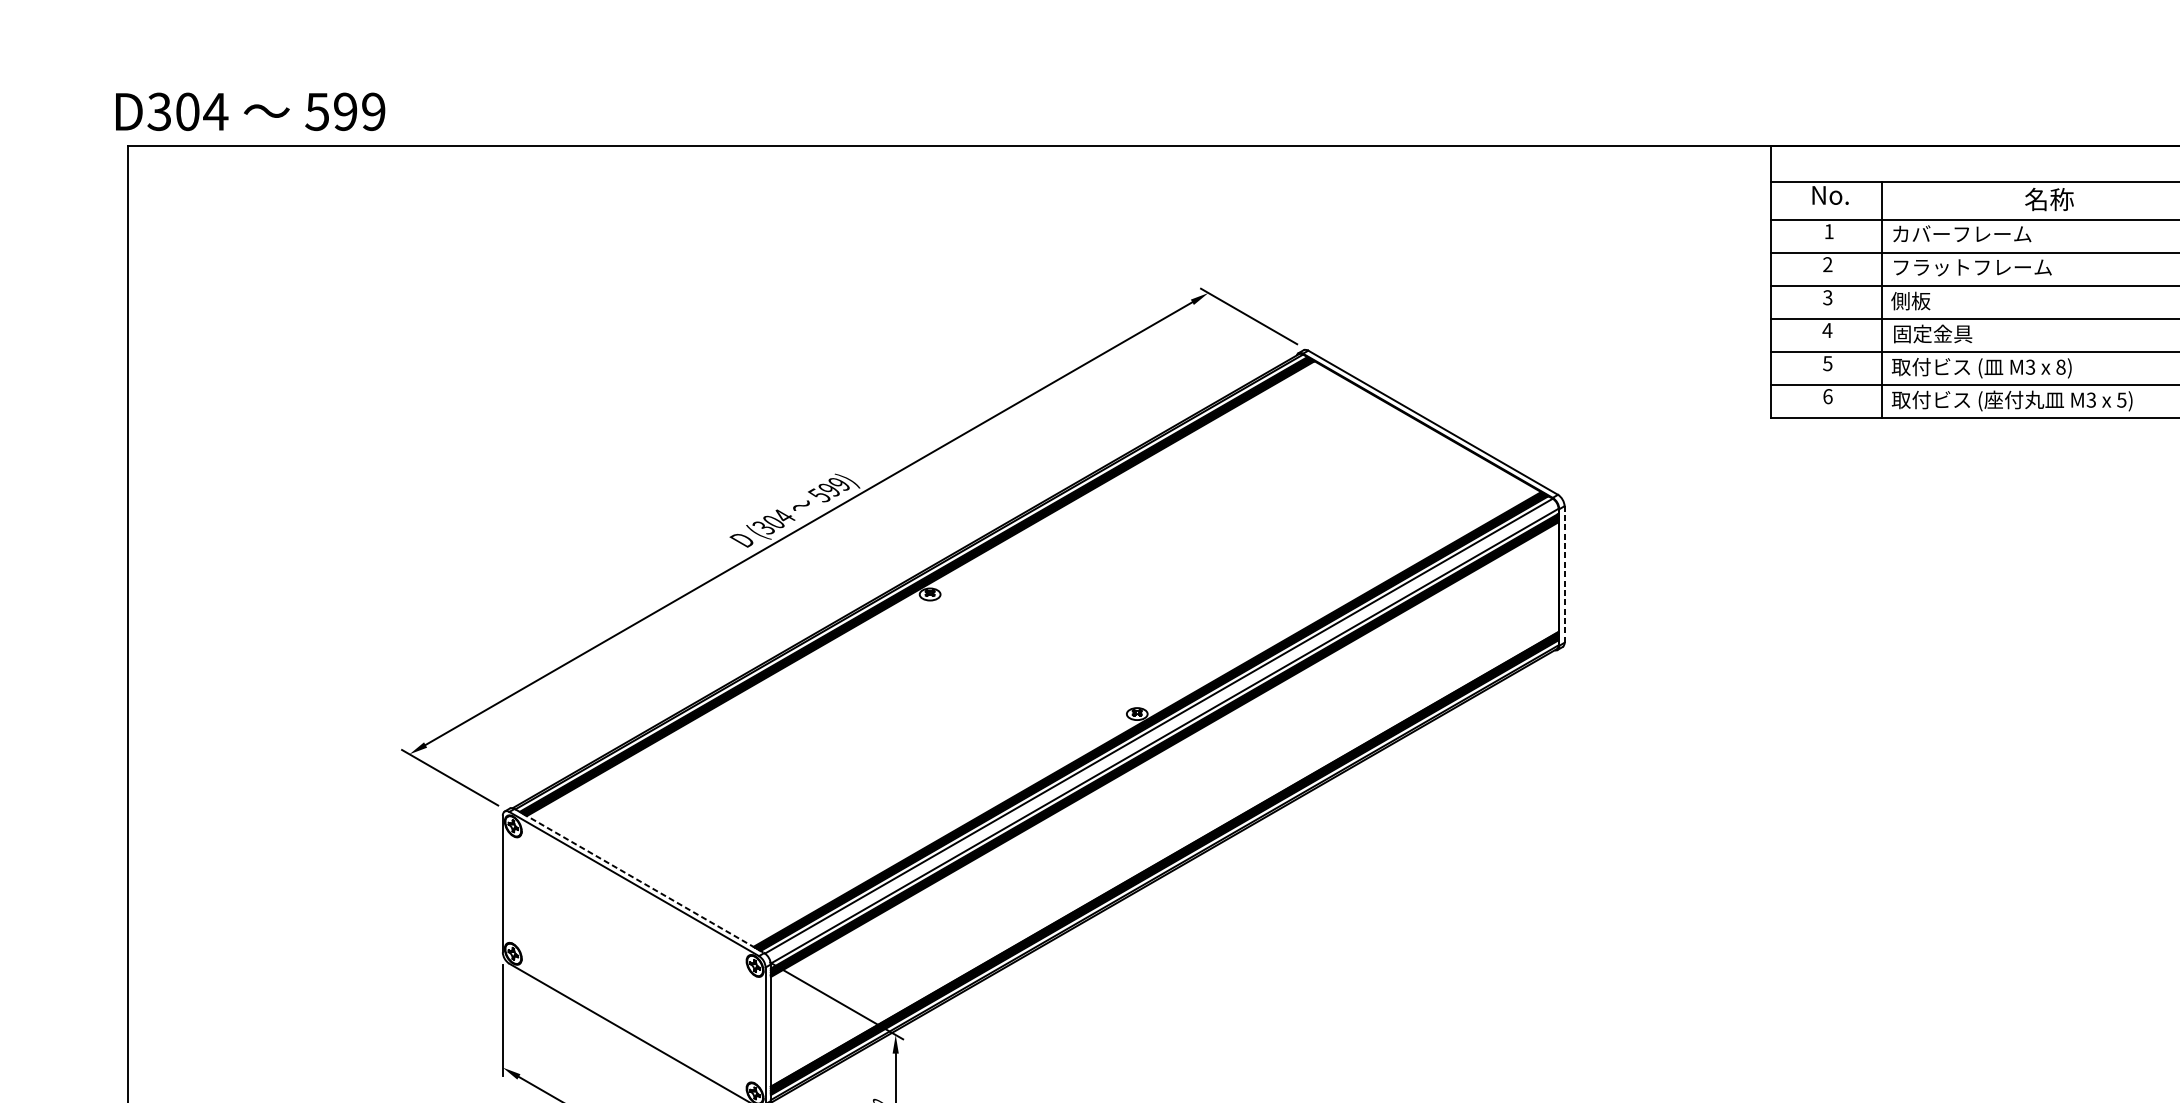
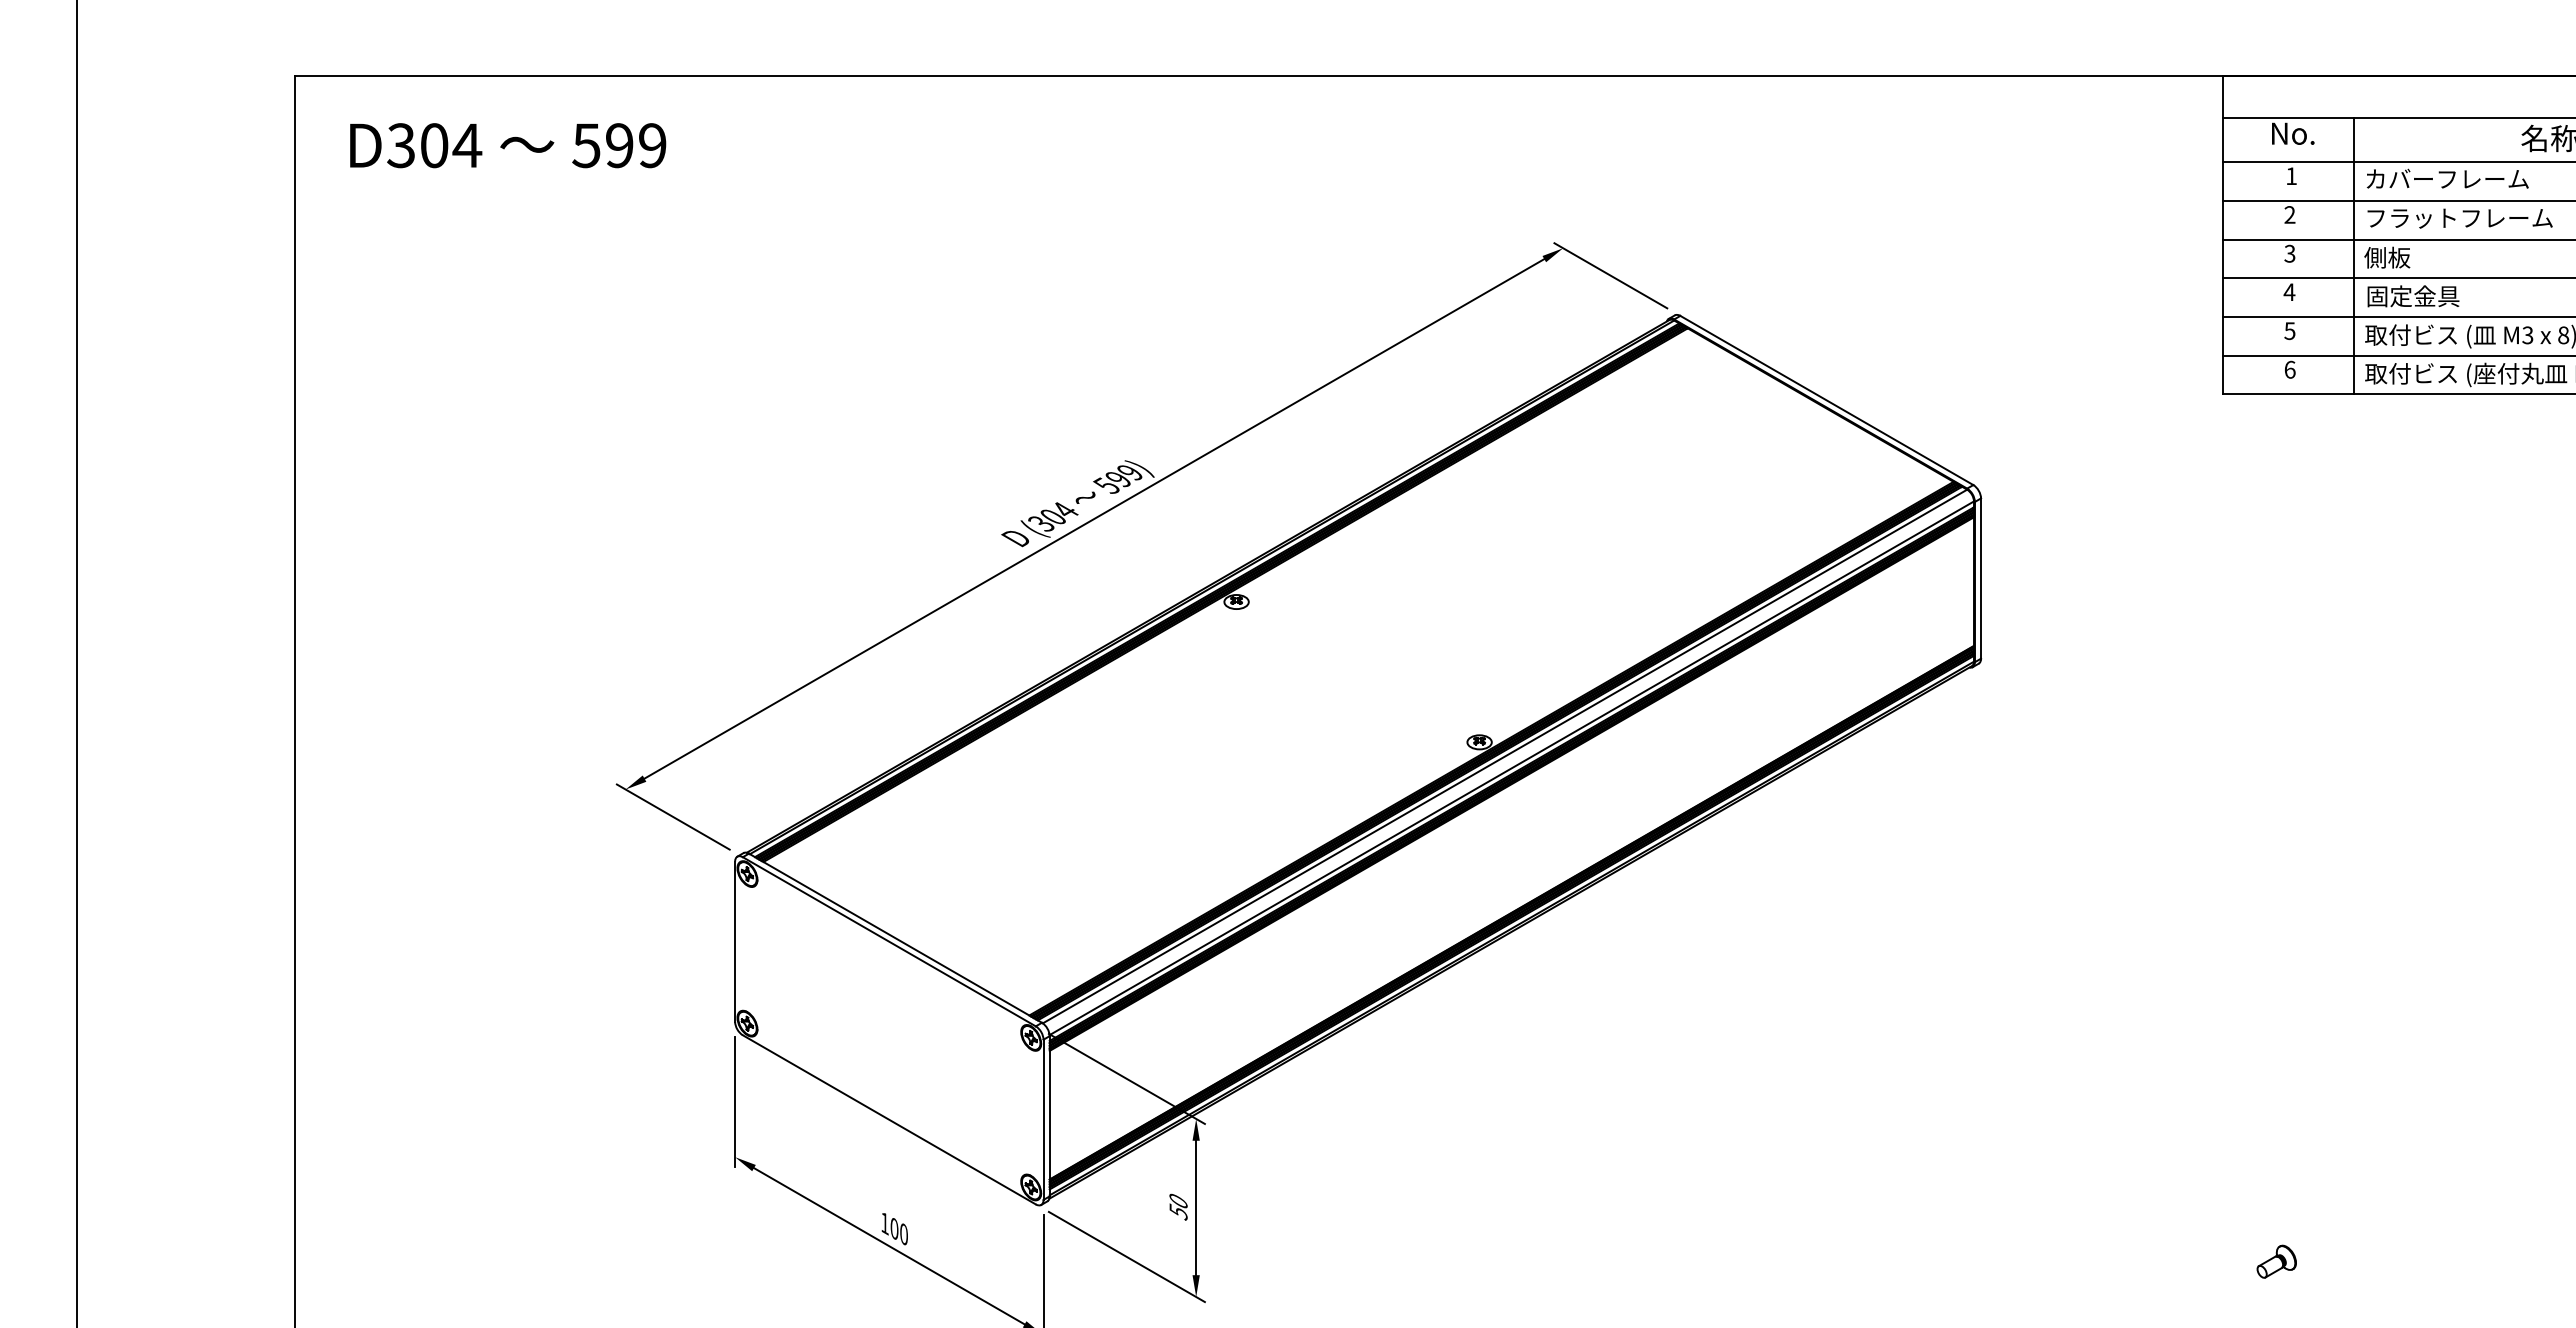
text: (250, 111) -> (508, 145), moved
line: (1564, 574) -> (1981, 578), dashed -> solid
line: (639, 881) -> (895, 938), dashed -> solid

